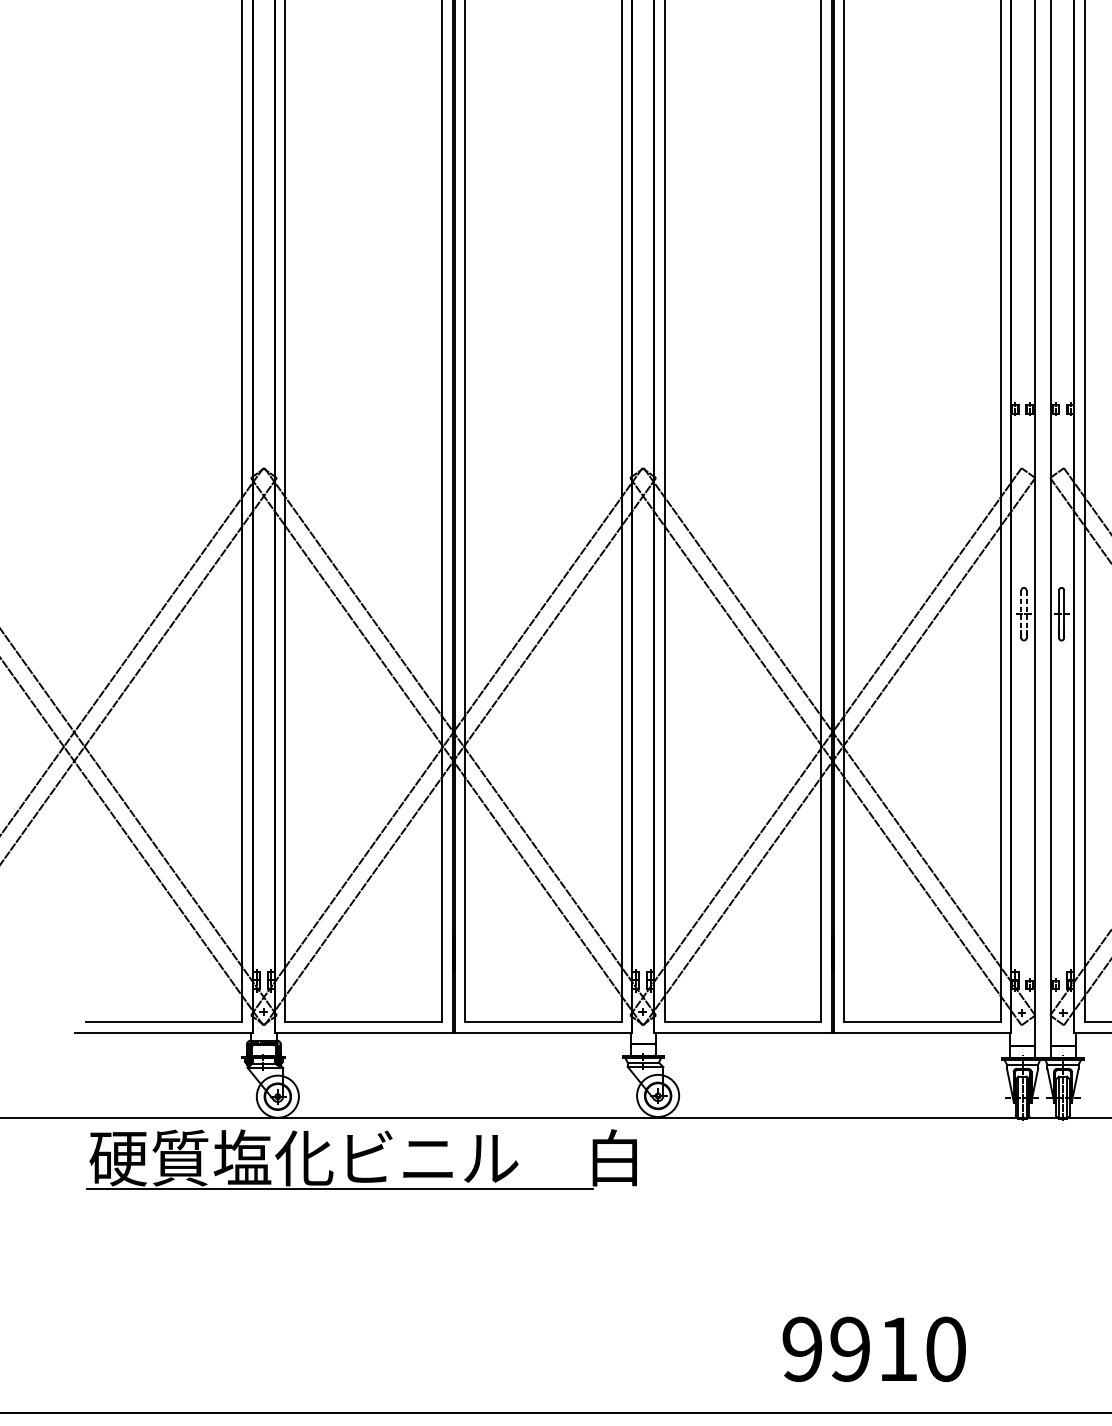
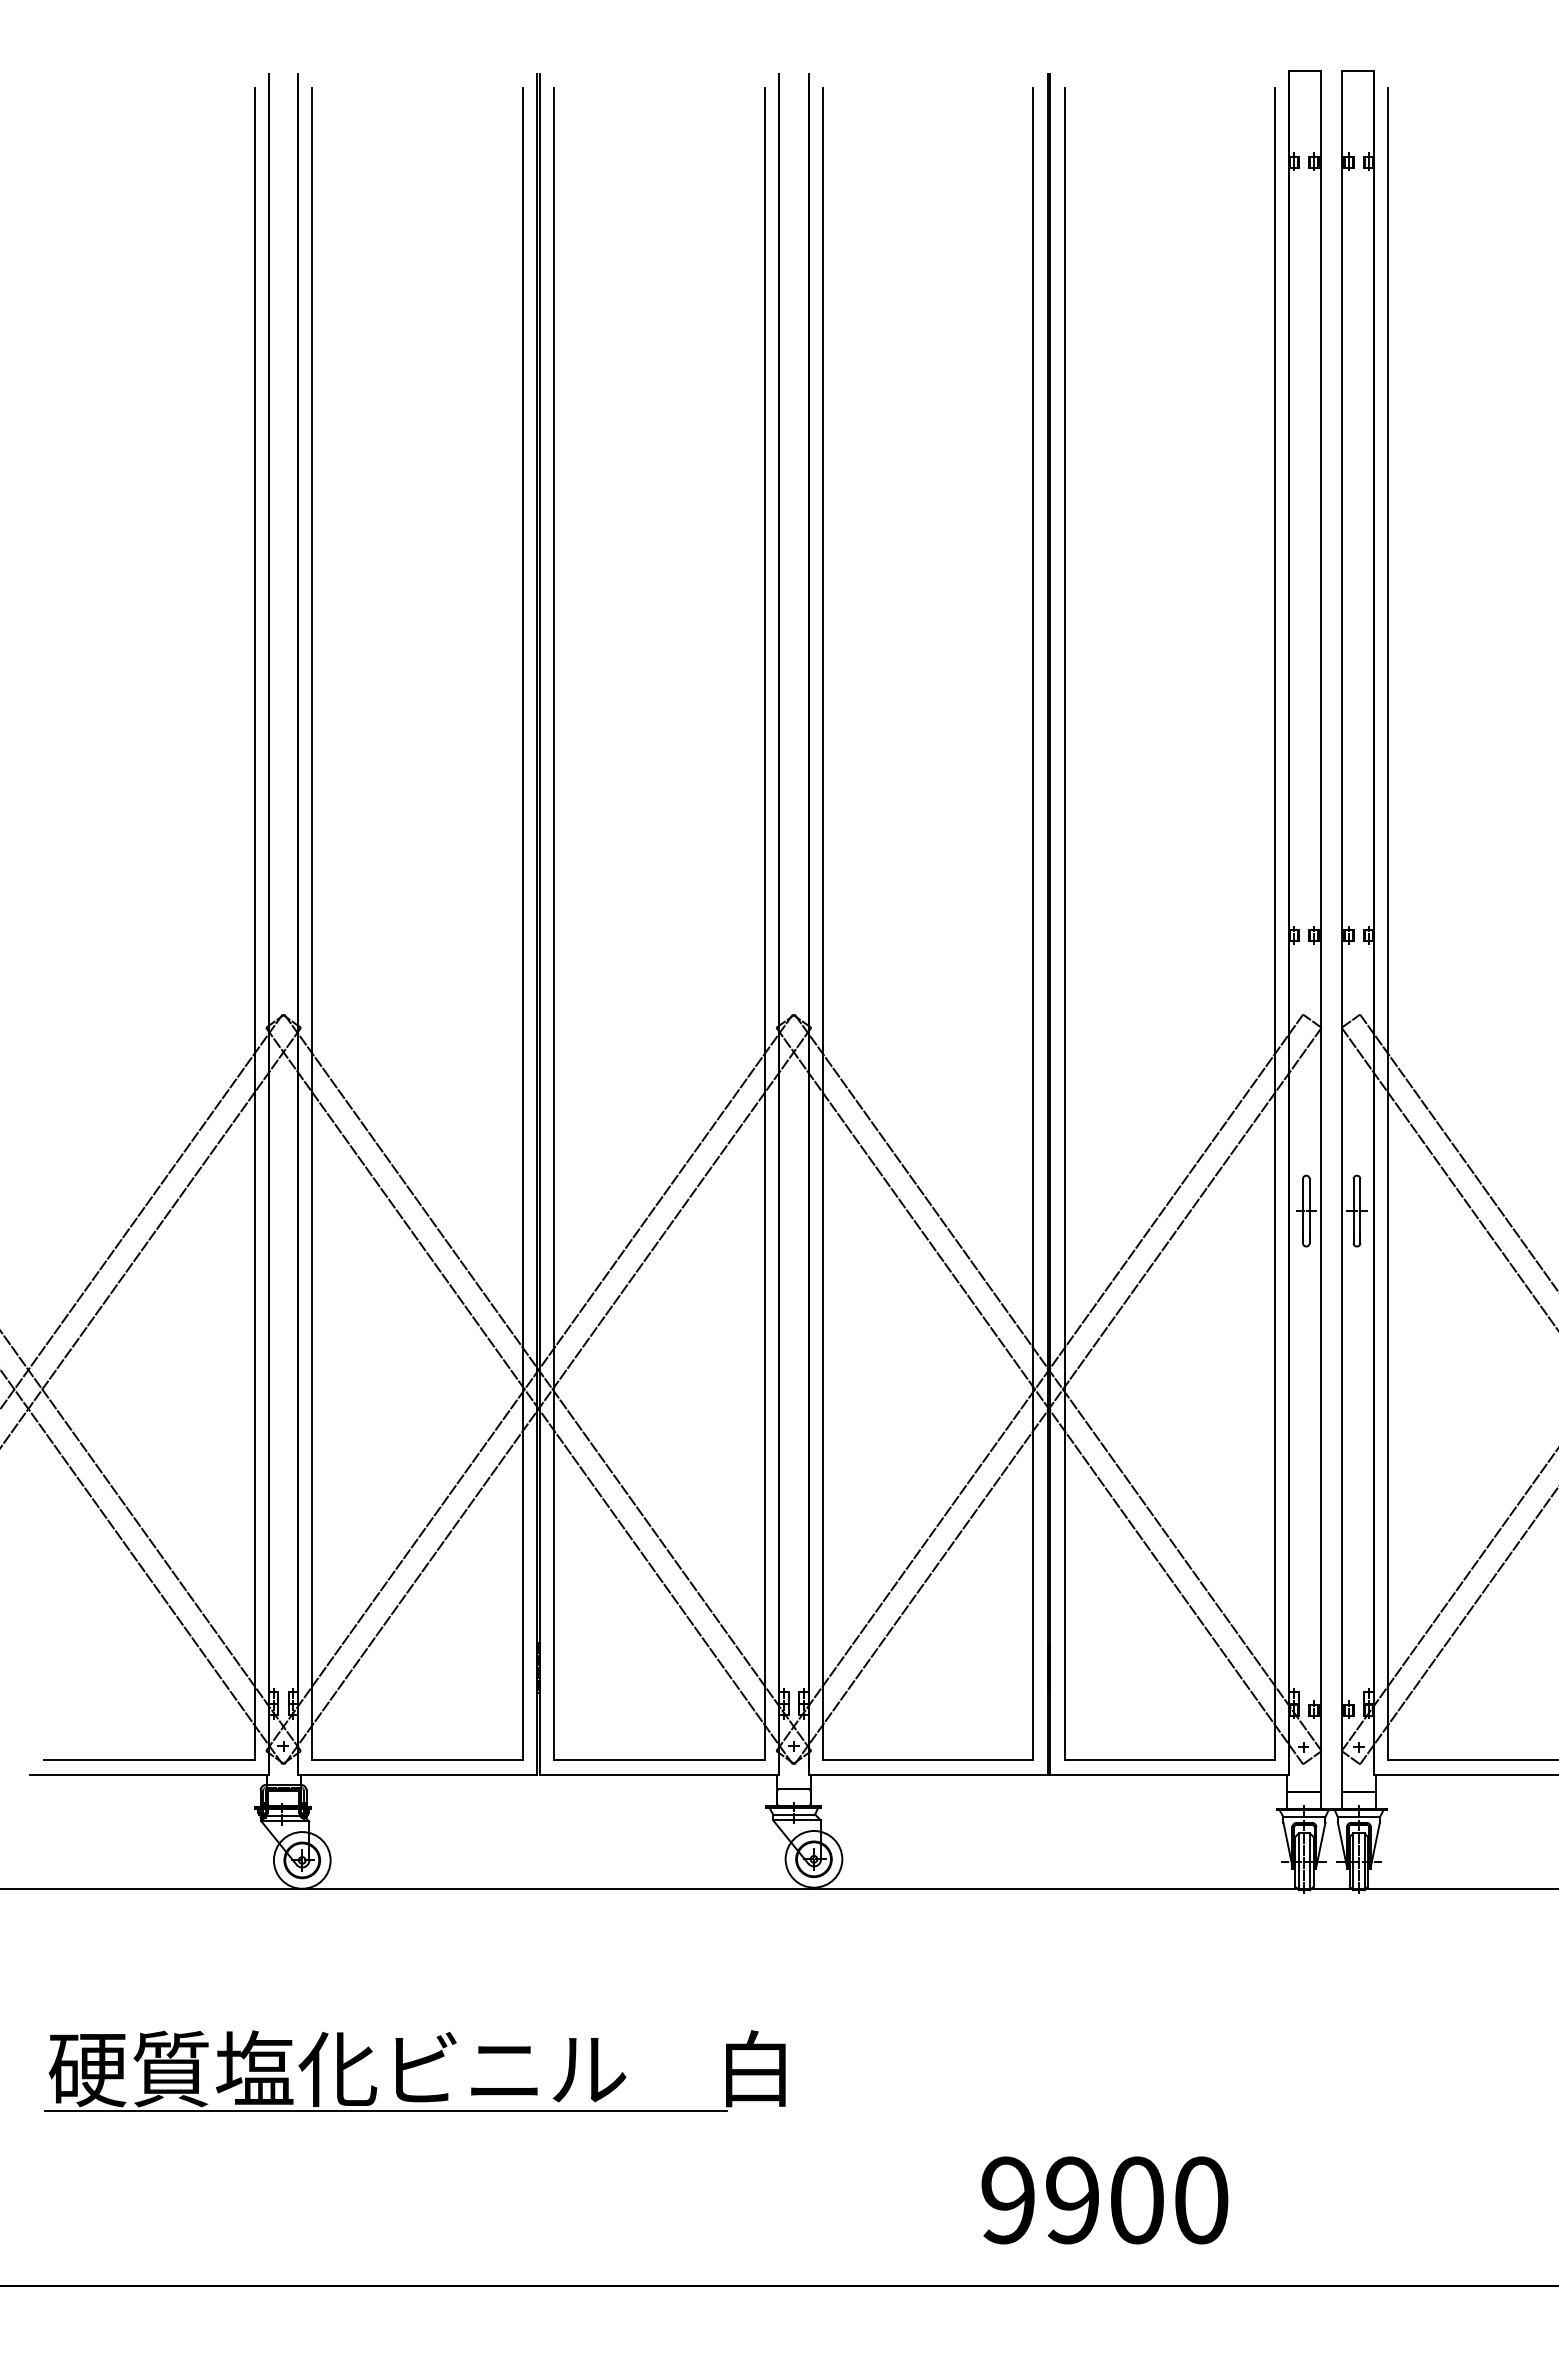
line: (1021, 614) -> (1302, 1211), dashed -> solid
line: (1026, 614) -> (1309, 1211), dashed -> solid
part: (361, 1159) -> (414, 2070), moved
text: (898, 1349) -> (1137, 2200), 9910 -> 9900

